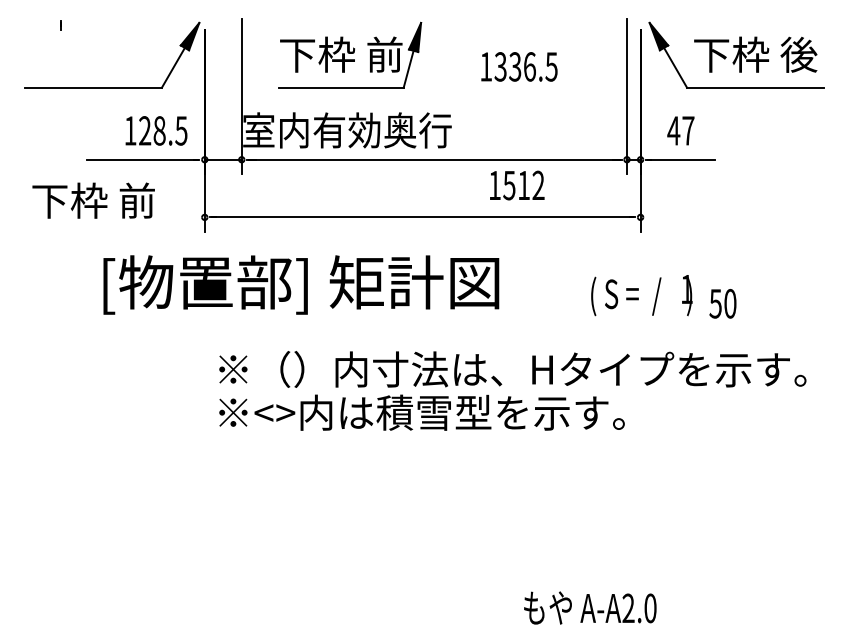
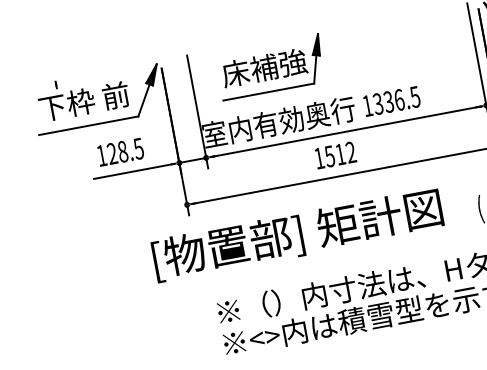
text: (341, 54) -> (264, 67), 下枠 前 -> 床補強
text: (519, 66) -> (391, 101), moved
text: (156, 130) -> (120, 151), moved
text: (517, 185) -> (335, 155), moved
text: (93, 200) -> (84, 101), moved
text: (301, 284) -> (297, 234), moved

